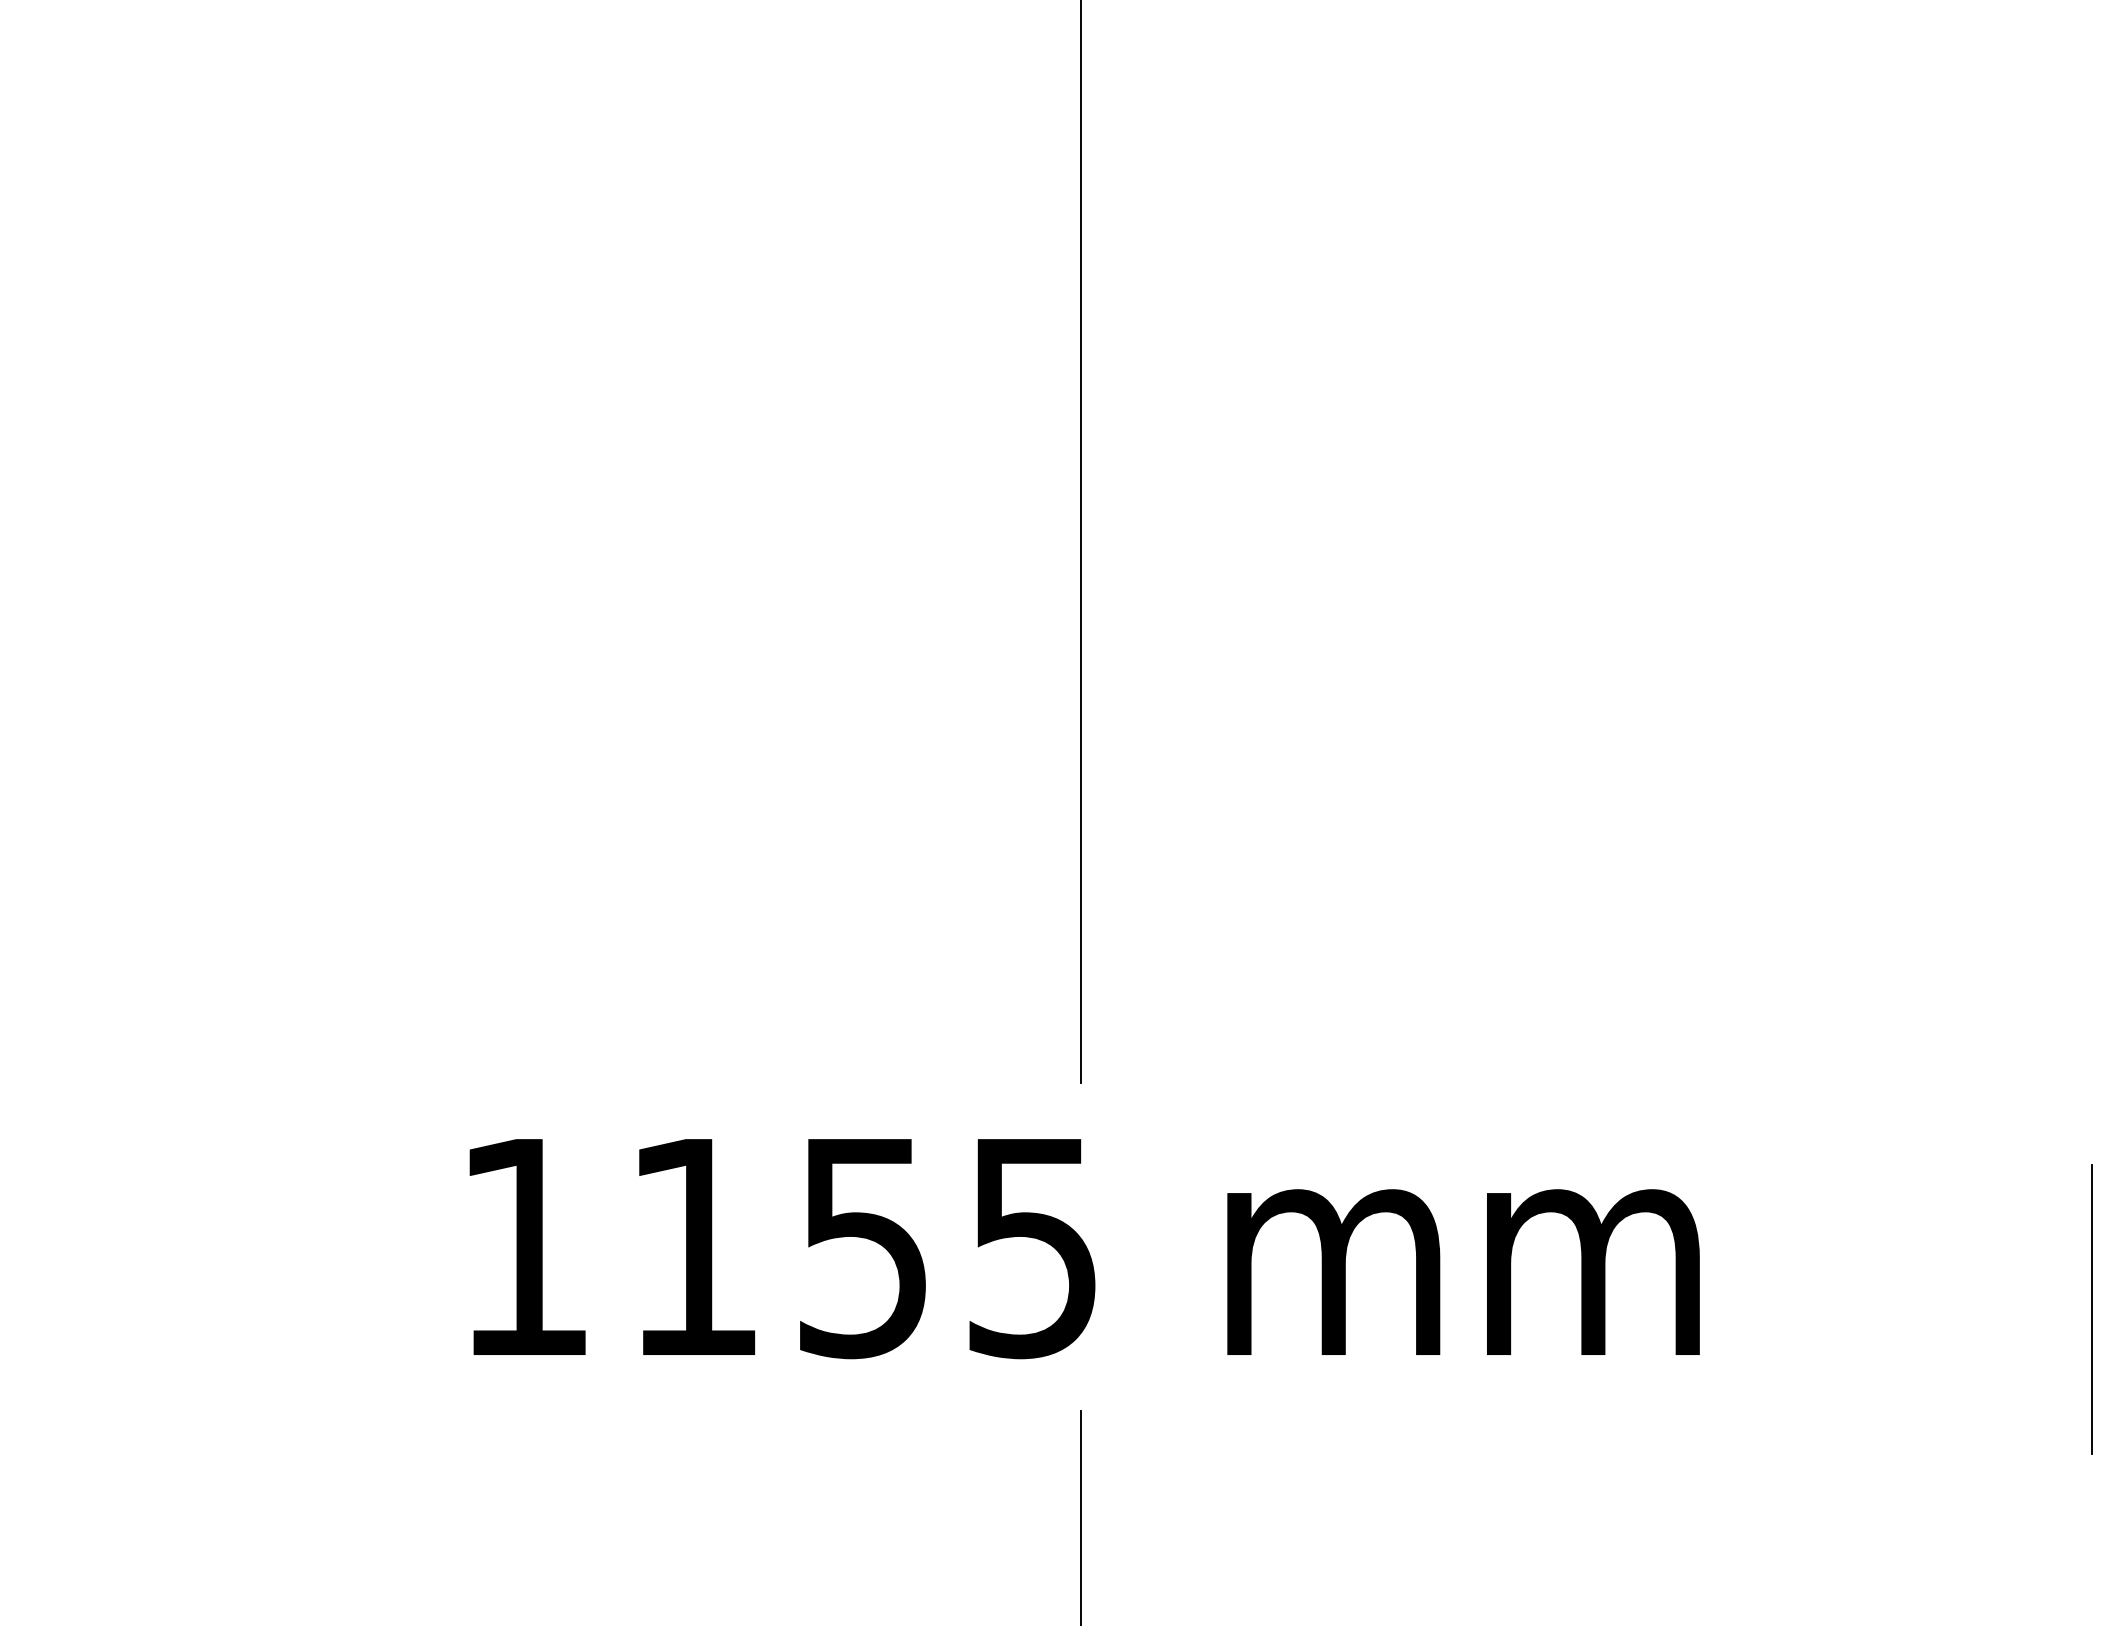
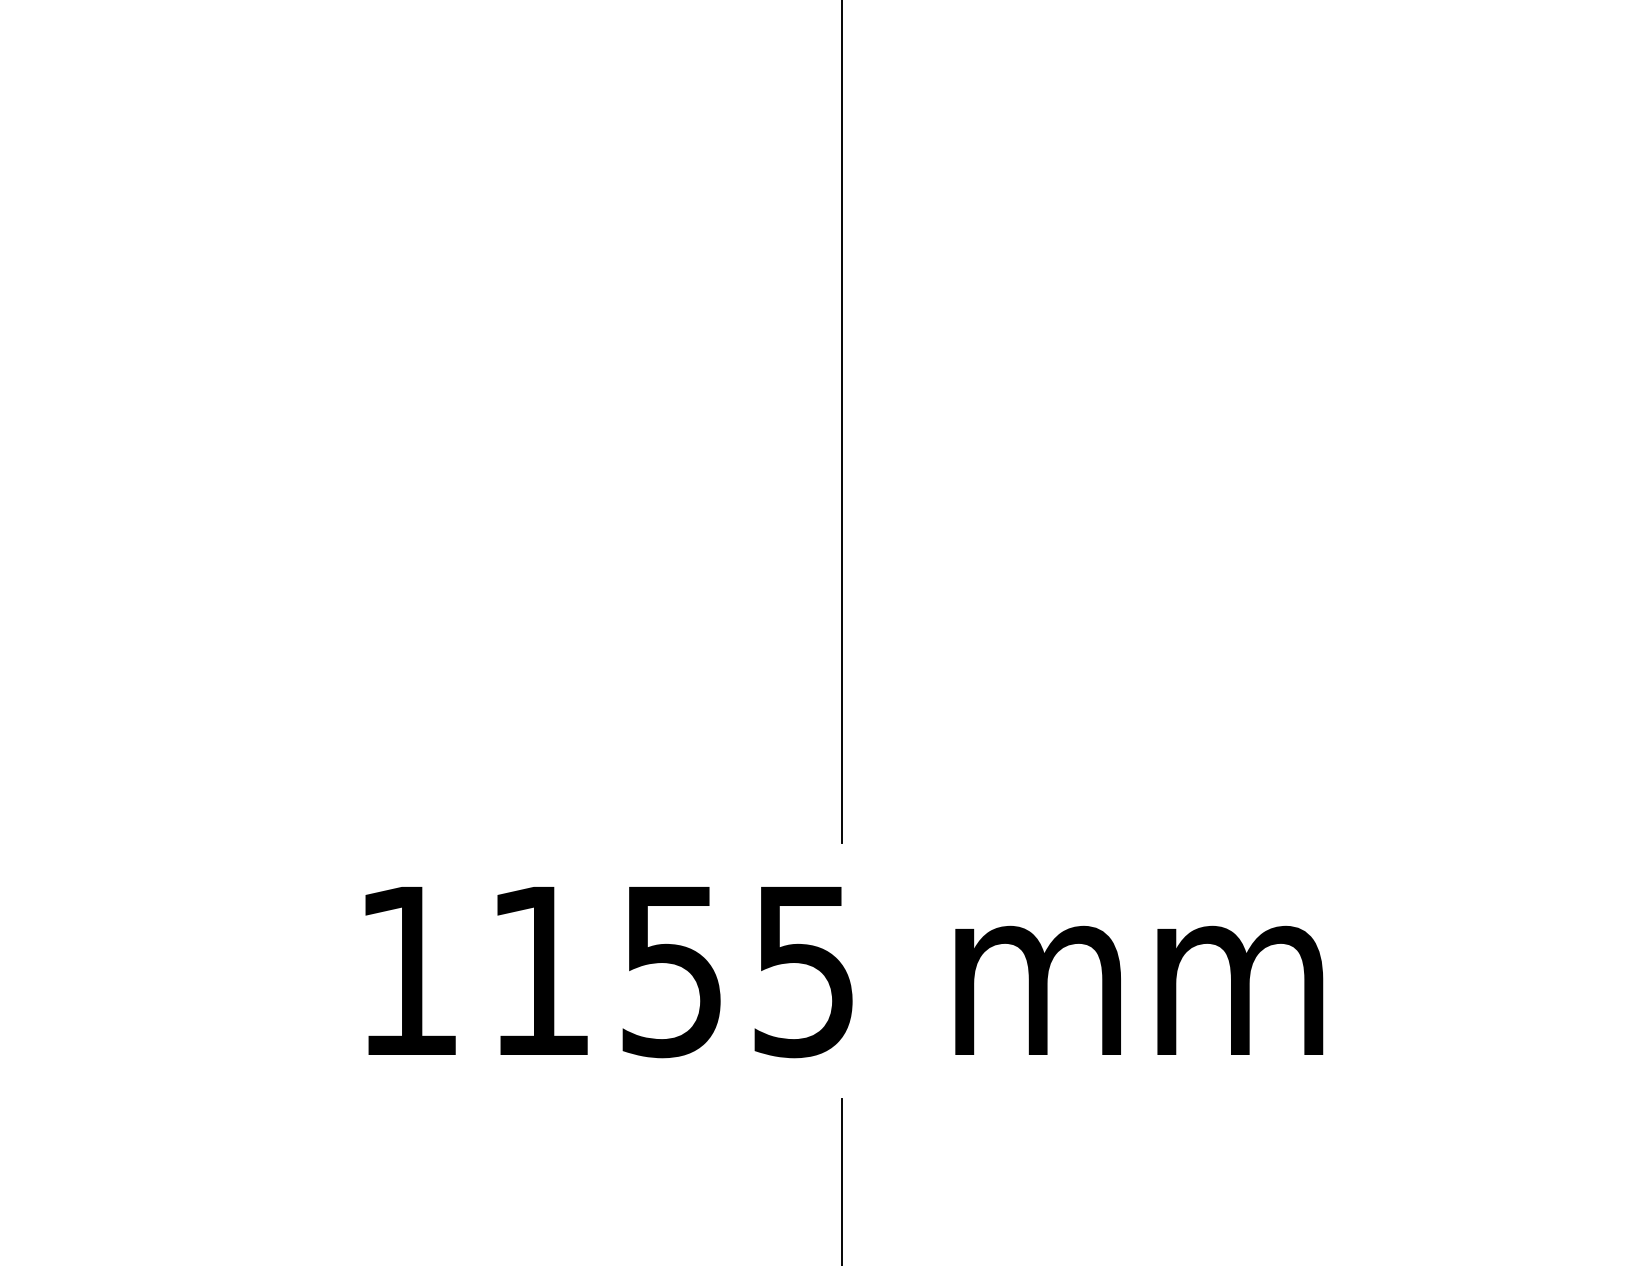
line: (2091, 1309) -> (1628, 1019), removed

